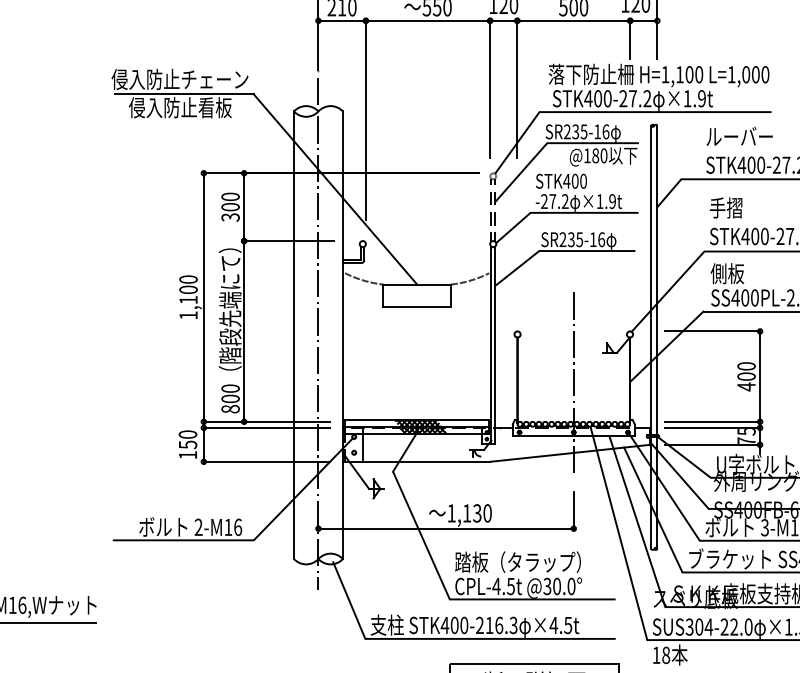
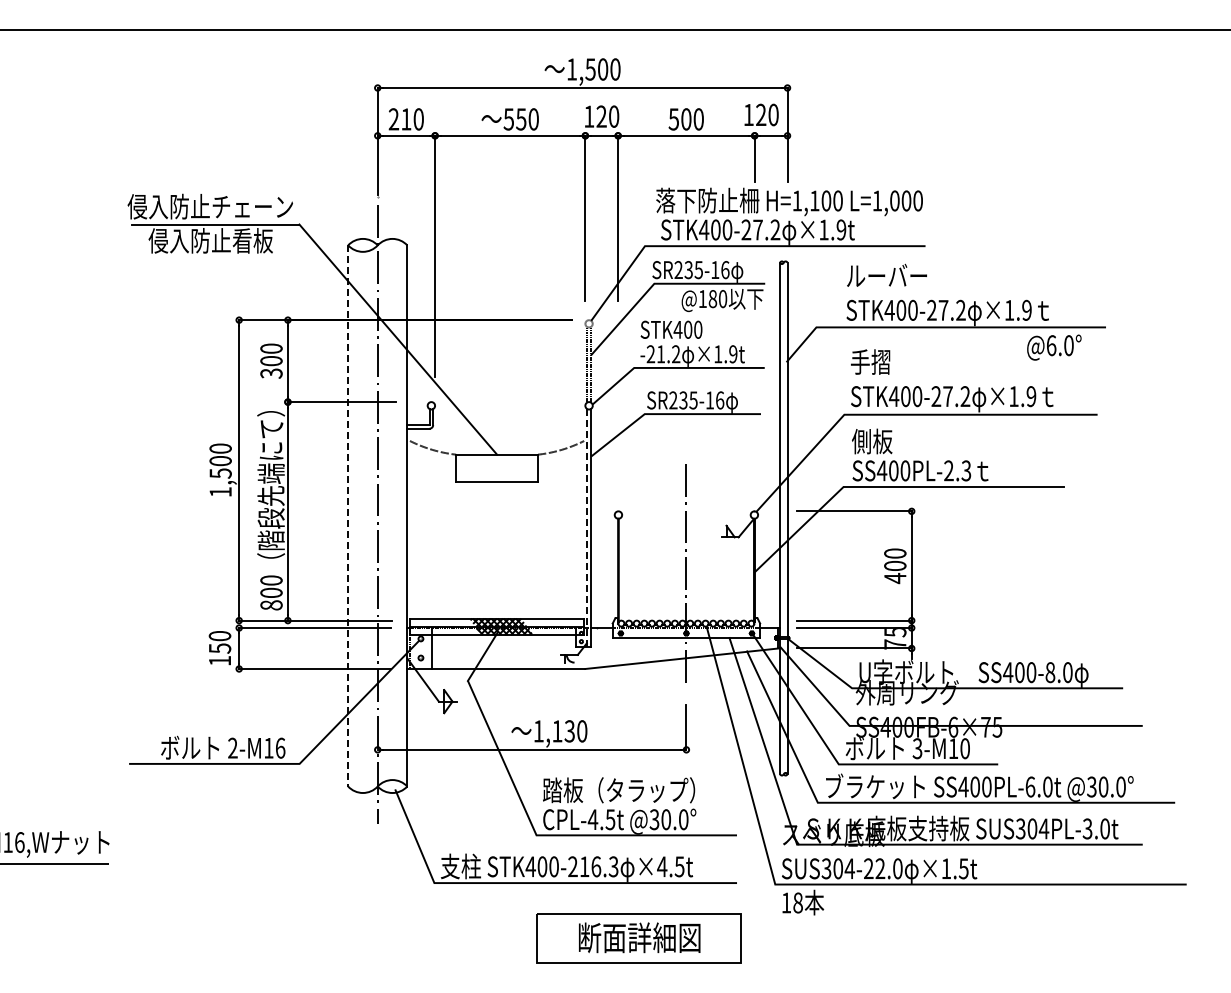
text: (553, 201) -> (661, 354), -27.2 -> -21.2
text: (188, 300) -> (220, 473), 1,100 -> 1,500
line: (294, 334) -> (348, 515), solid -> dashed
line: (491, 344) -> (586, 527), solid -> dashed

